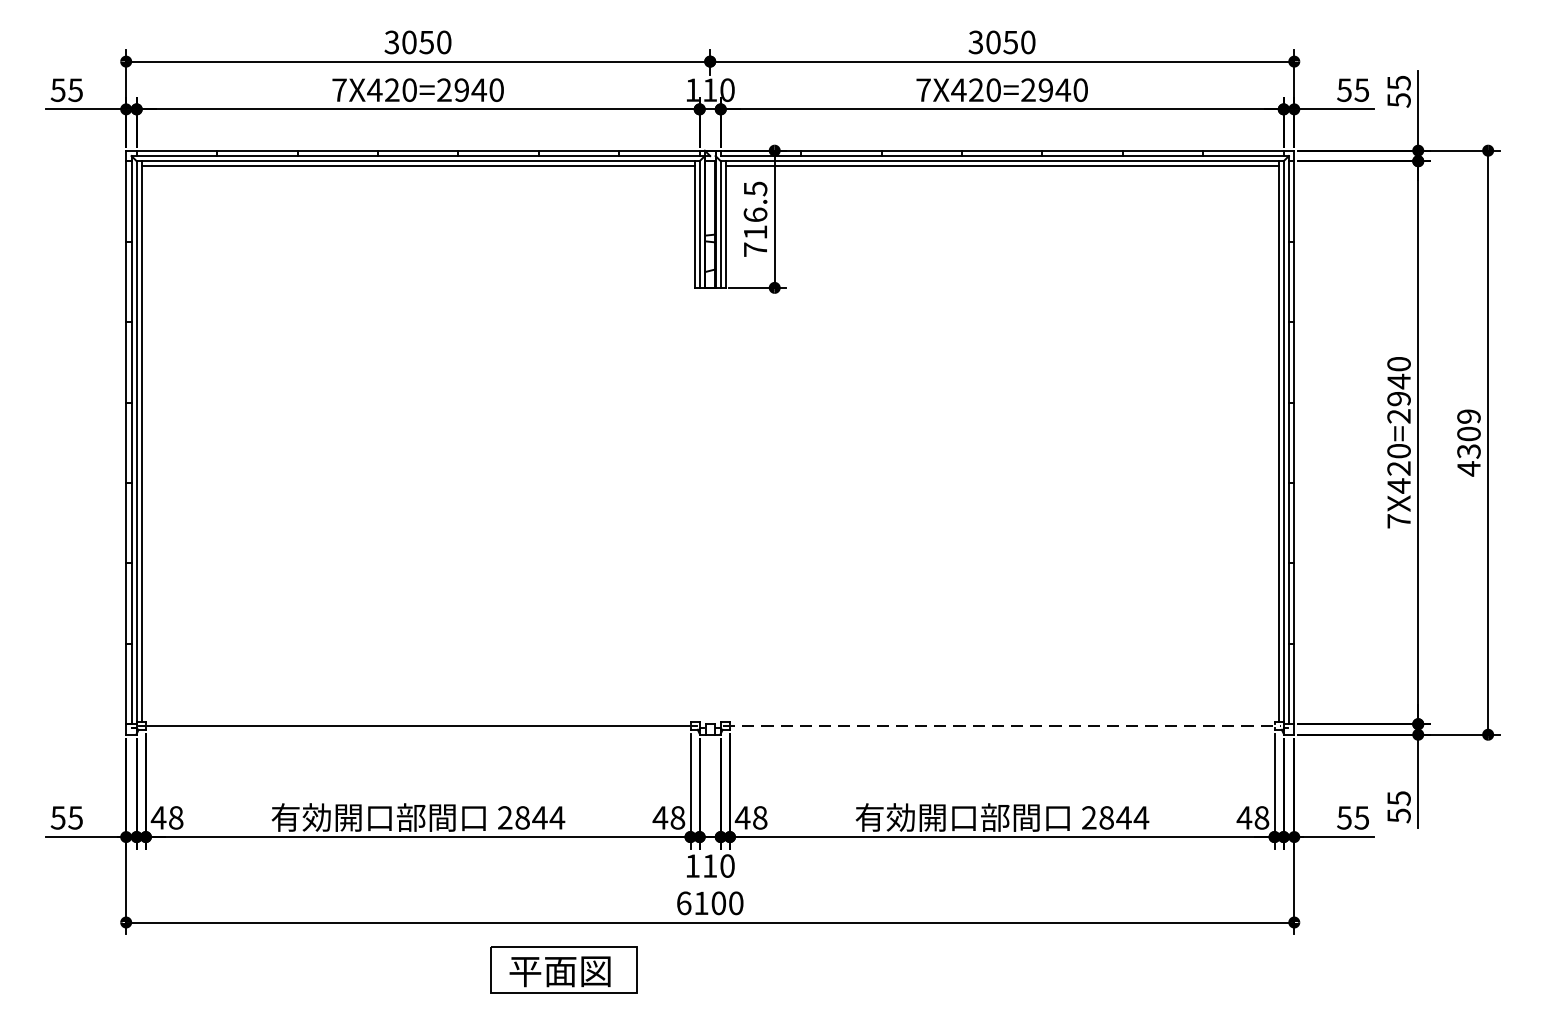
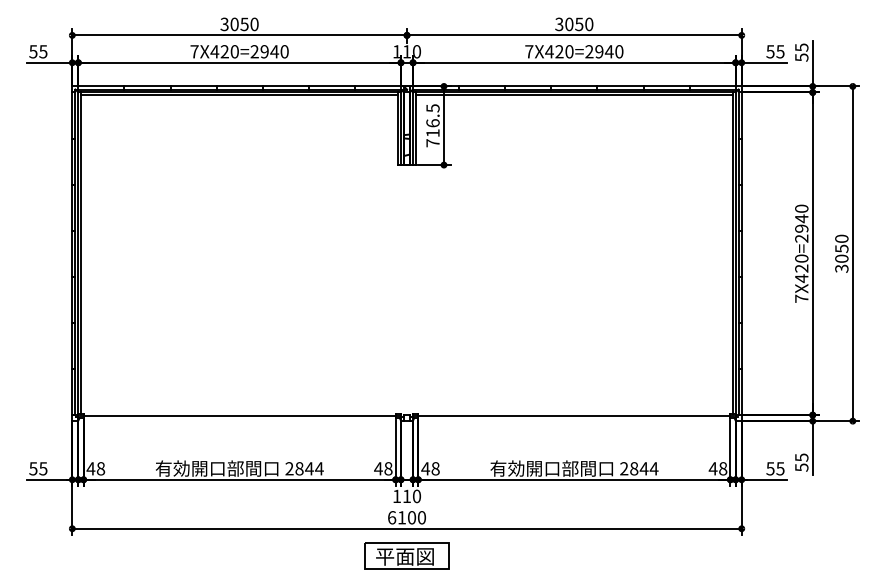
text: (1468, 442) -> (841, 253), 4309 -> 3050
line: (1002, 726) -> (574, 416), dashed -> solid
part: (562, 969) -> (406, 555), moved

